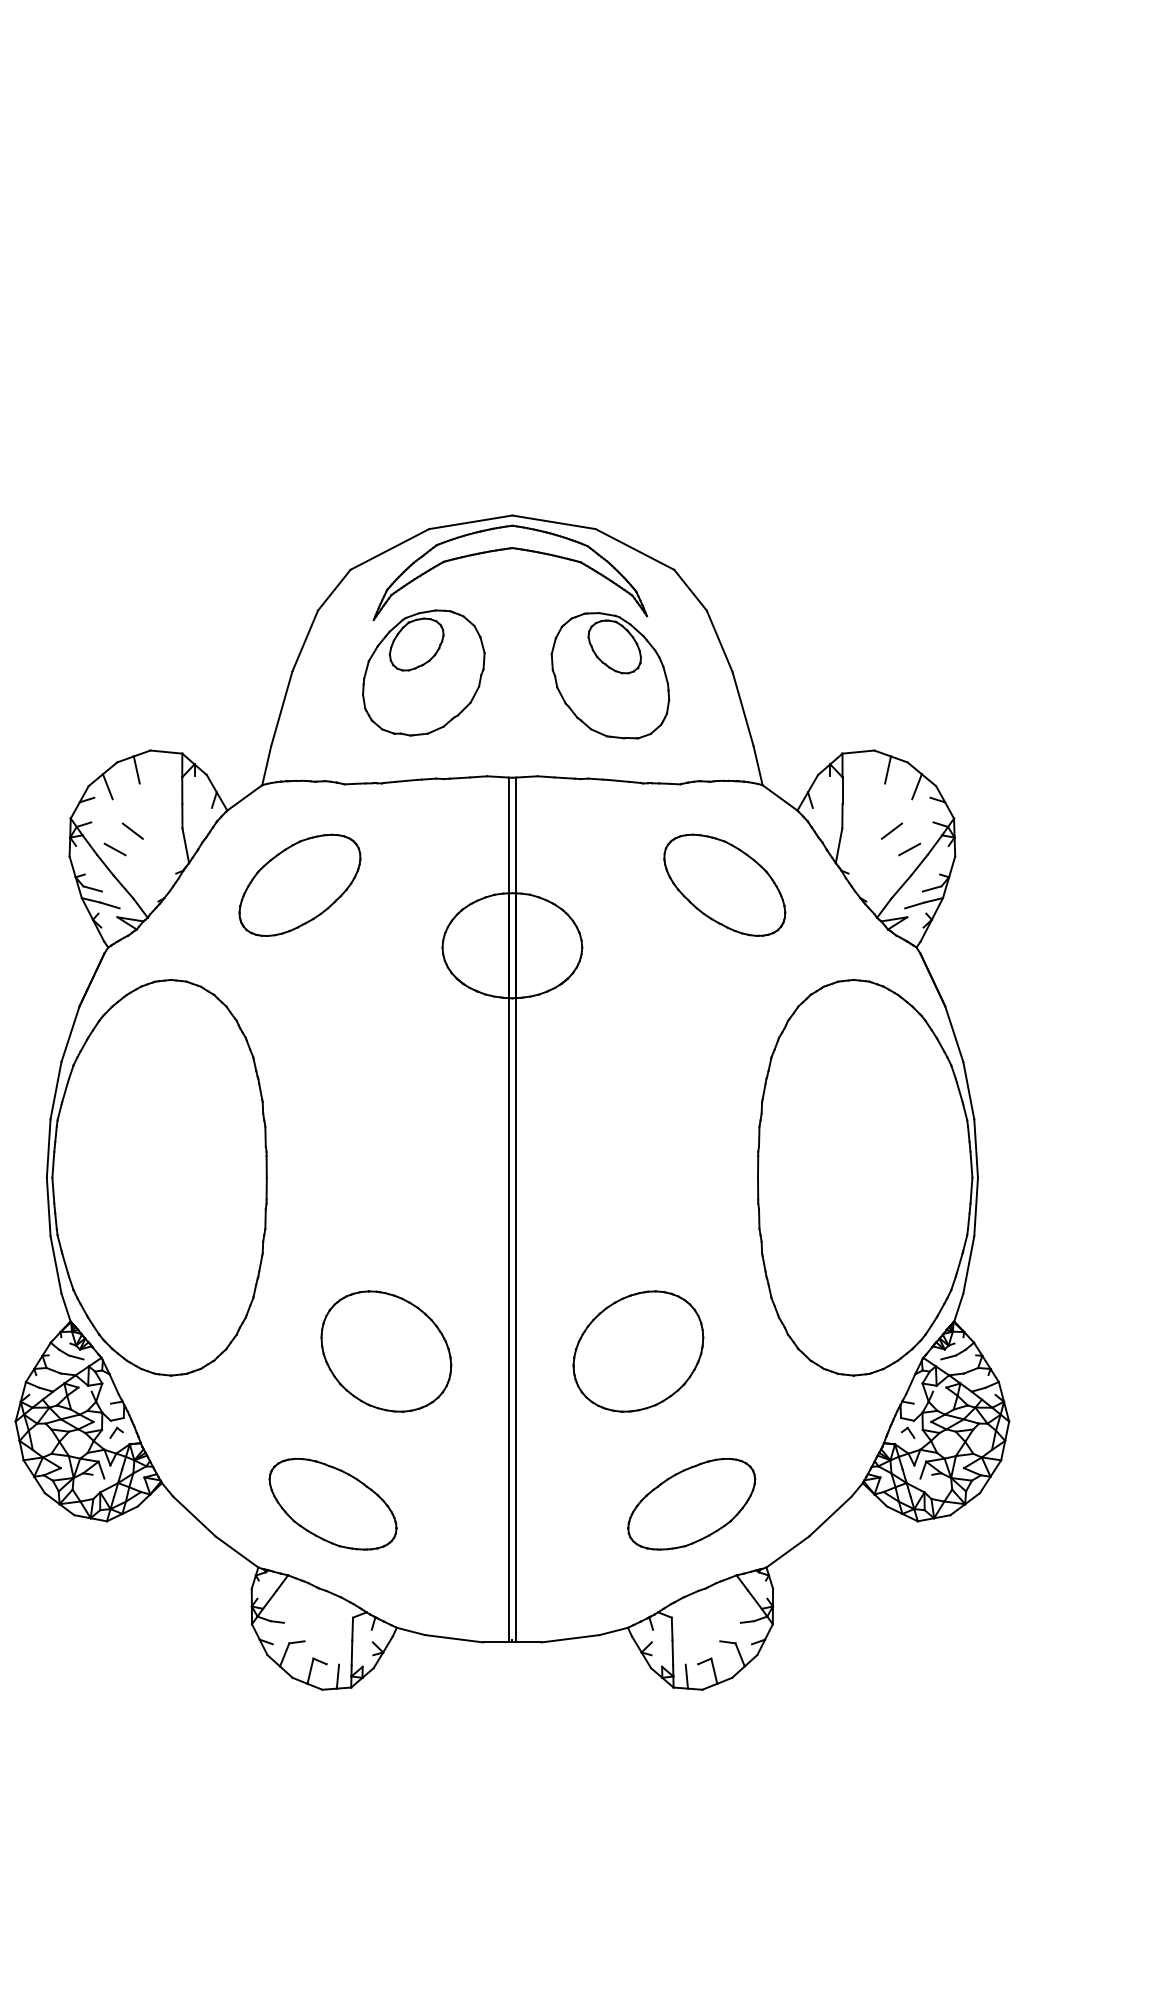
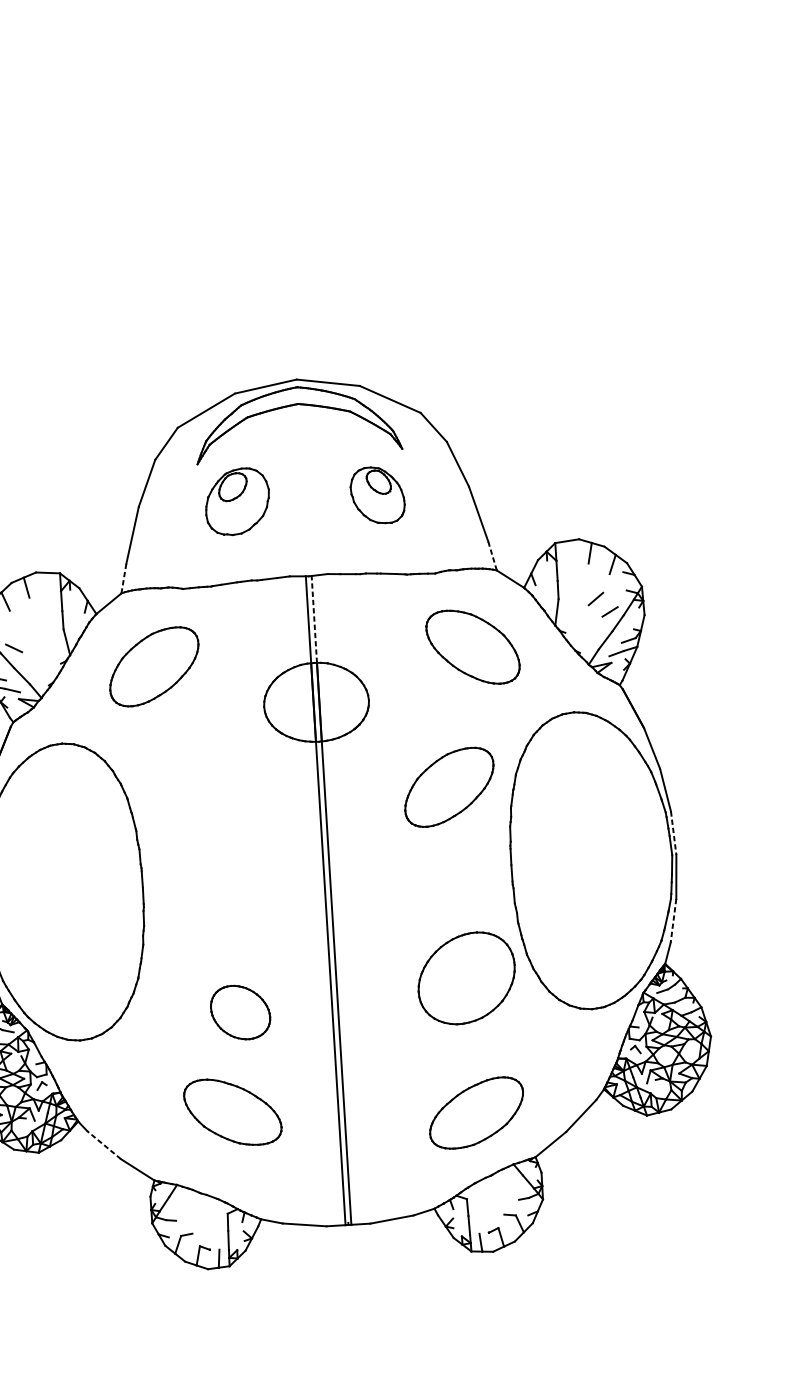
part: (423, 672) -> (237, 501), size x0.7
part: (610, 675) -> (377, 495), size x0.6
line: (266, 765) -> (123, 578), solid -> dashed
line: (758, 765) -> (492, 555), solid -> dashed
line: (132, 830) -> (26, 633), removed
line: (516, 835) -> (314, 619), solid -> dashed
part: (681, 1068) -> (448, 786), added
line: (976, 1149) -> (673, 833), solid -> dashed
line: (968, 1265) -> (673, 921), solid -> dashed
part: (386, 1351) -> (240, 1012), size x0.6
part: (638, 1351) -> (466, 978), moved
part: (332, 1503) -> (232, 1111), moved
line: (193, 1516) -> (103, 1145), solid -> dashed

